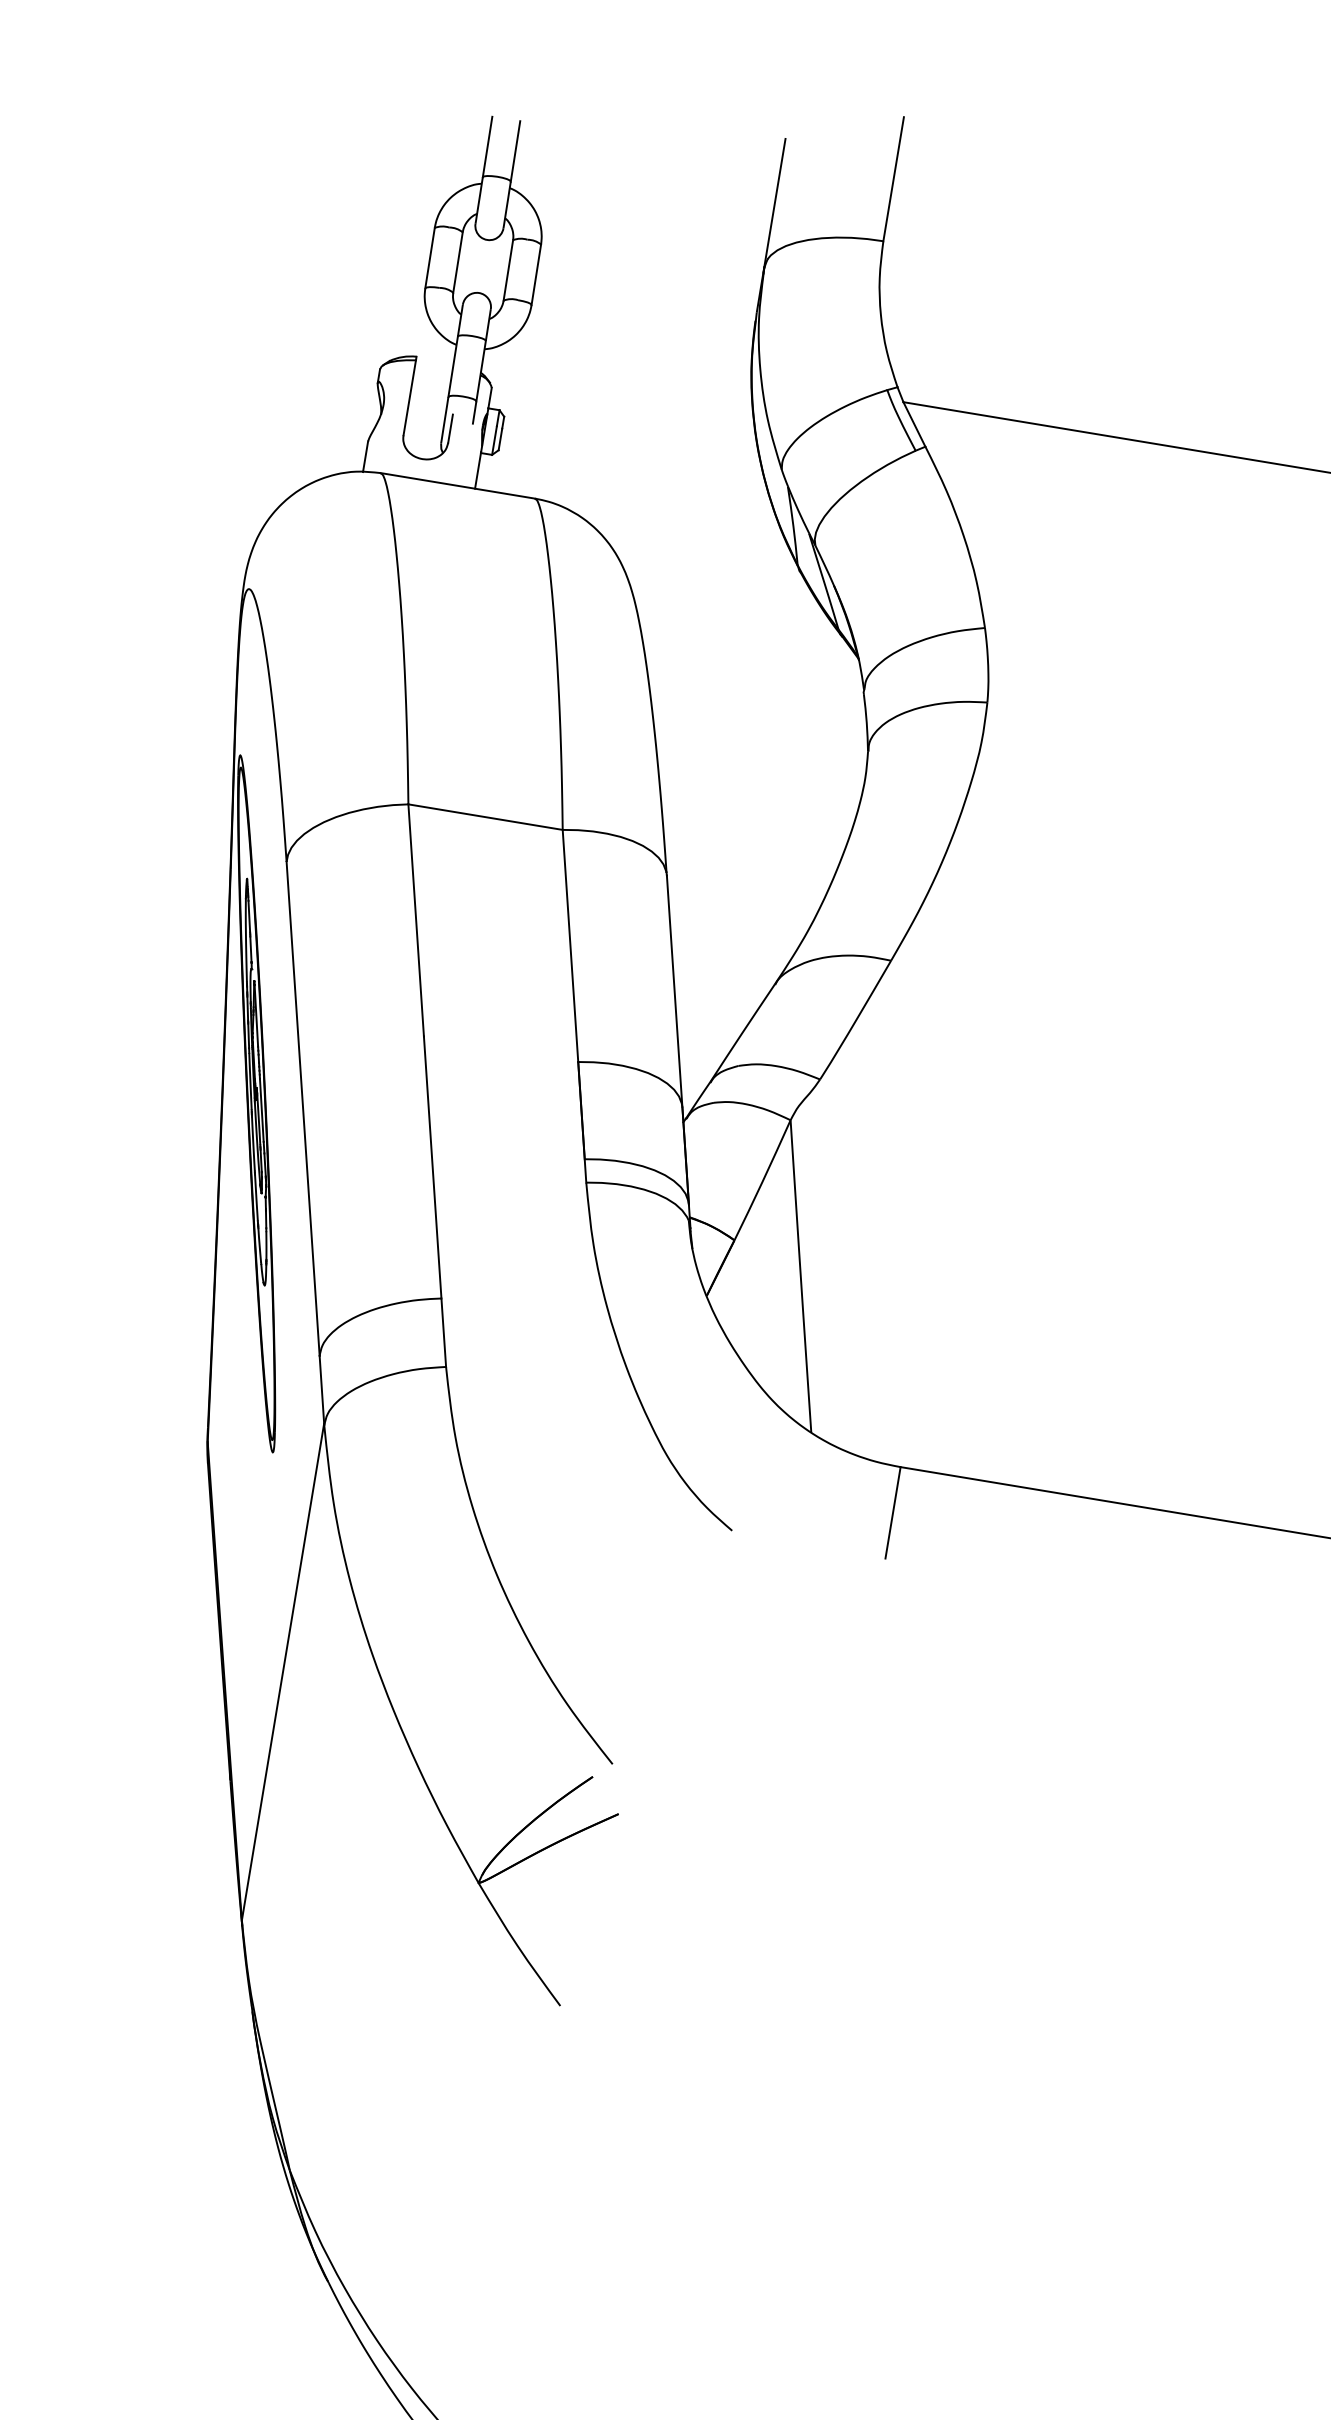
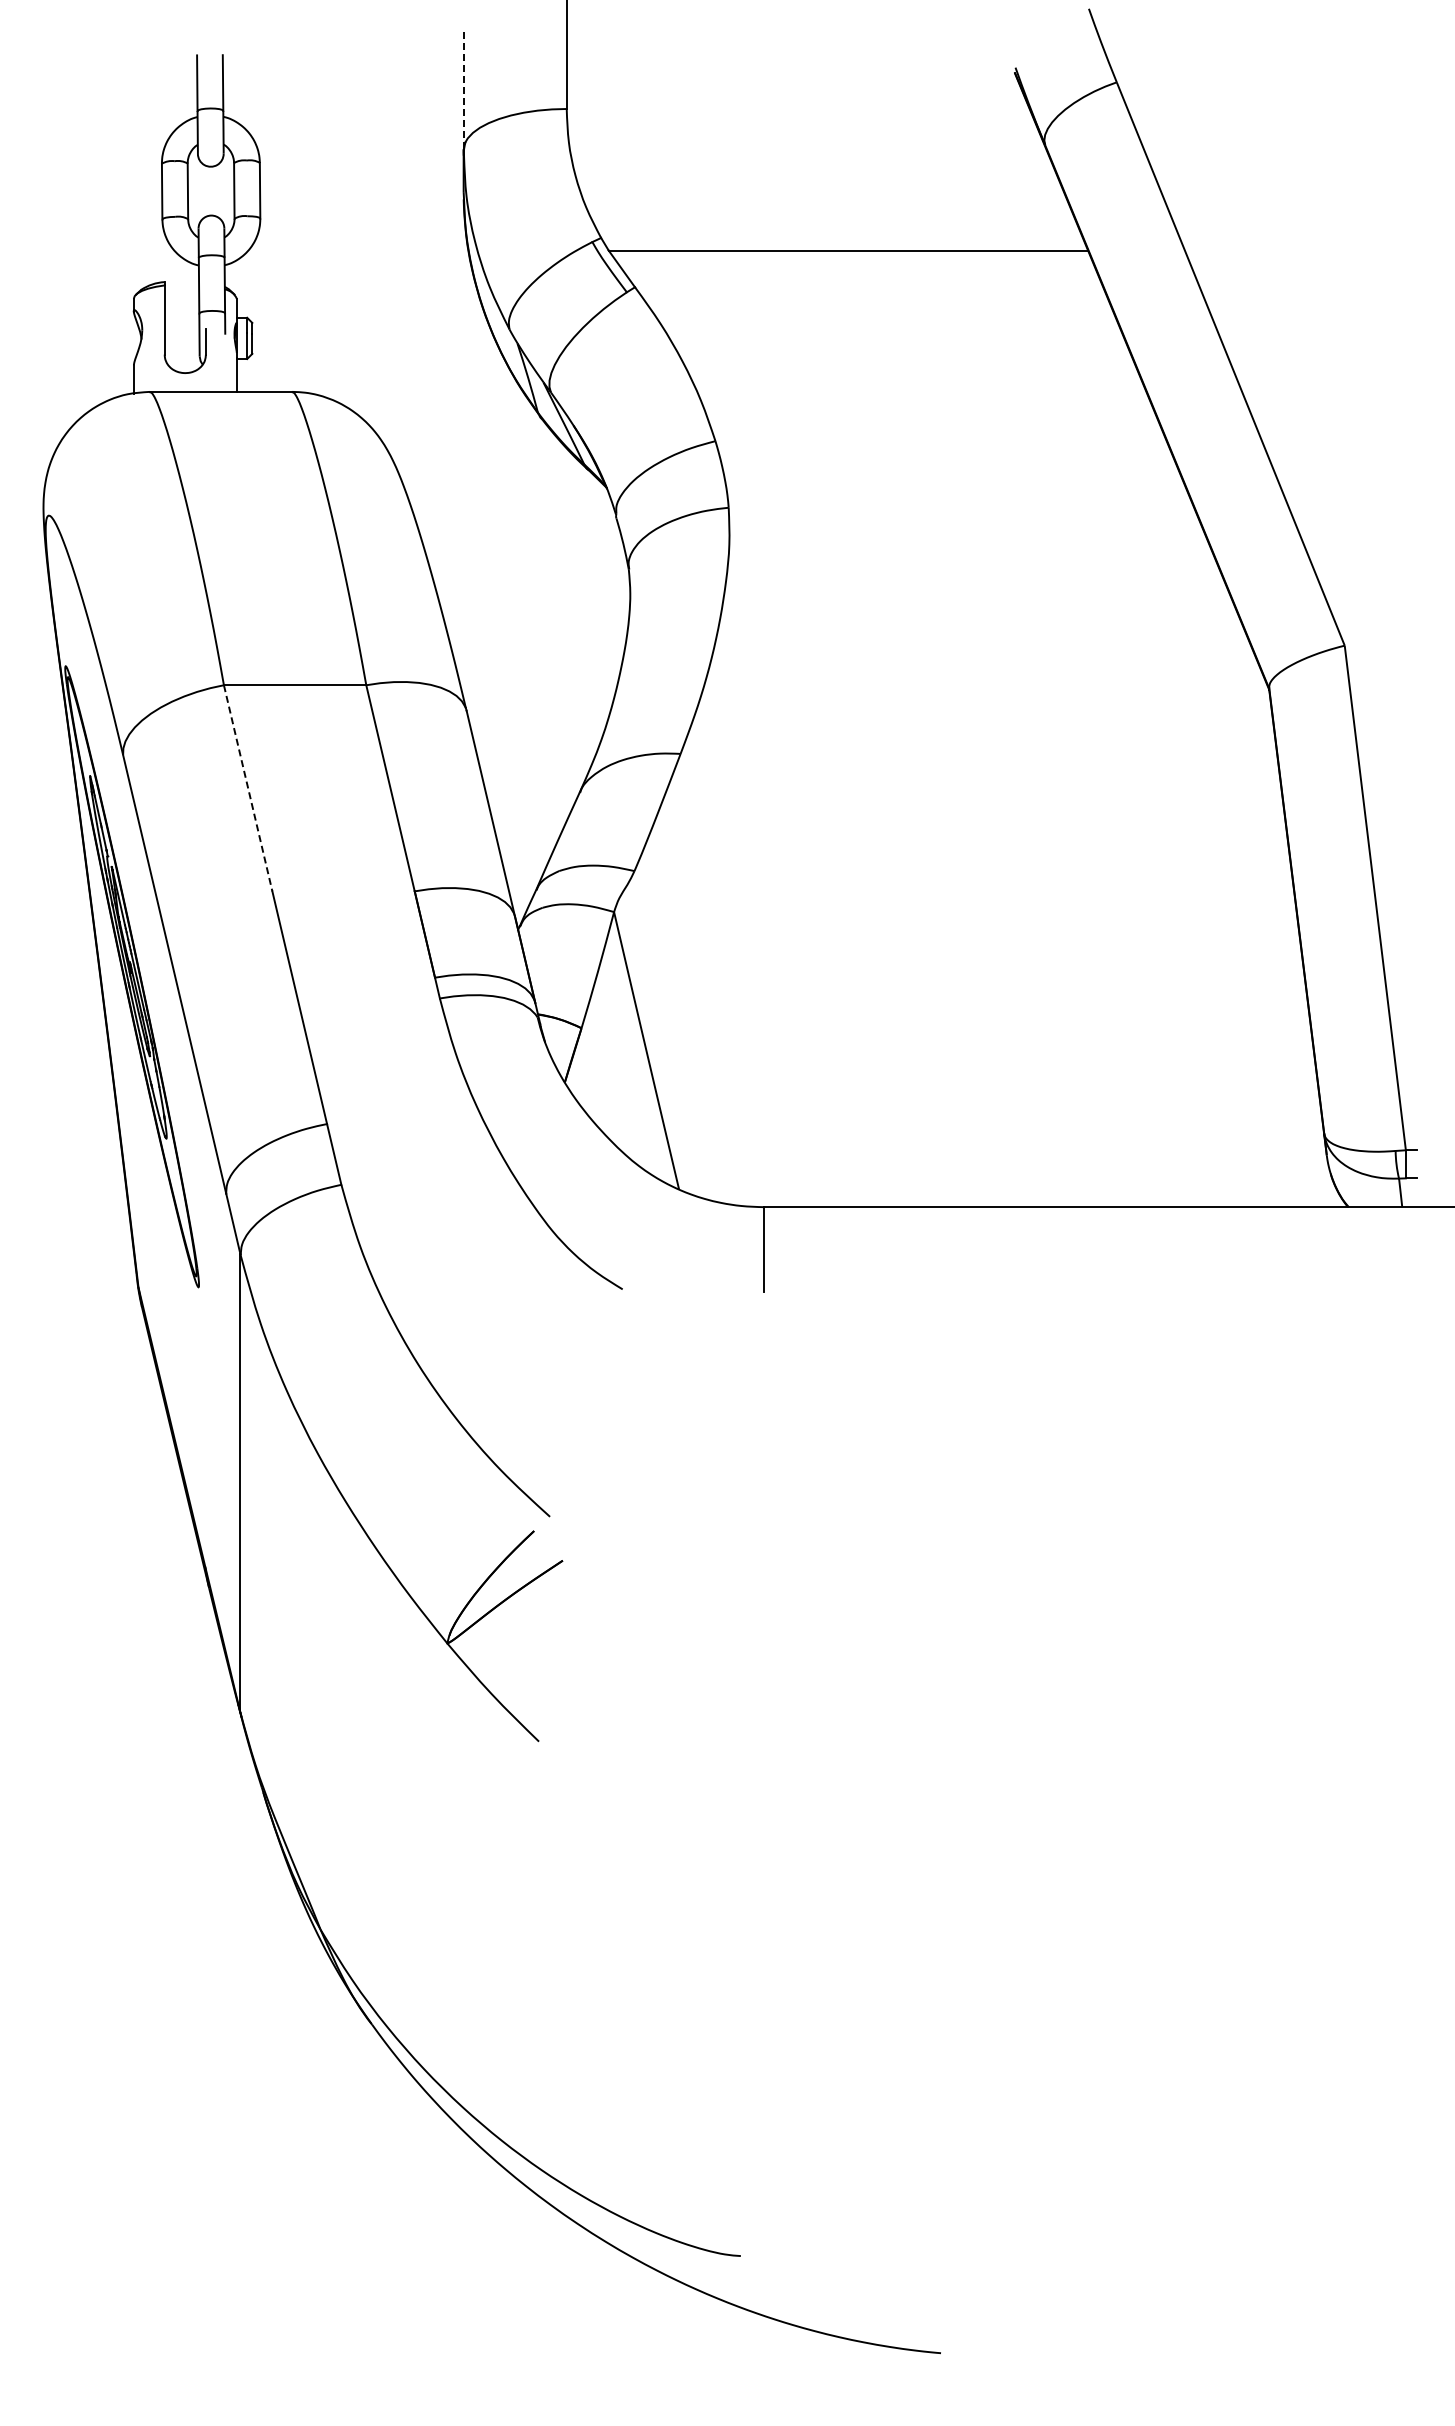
line: (774, 203) -> (463, 91), solid -> dashed
line: (416, 920) -> (248, 788), solid -> dashed

